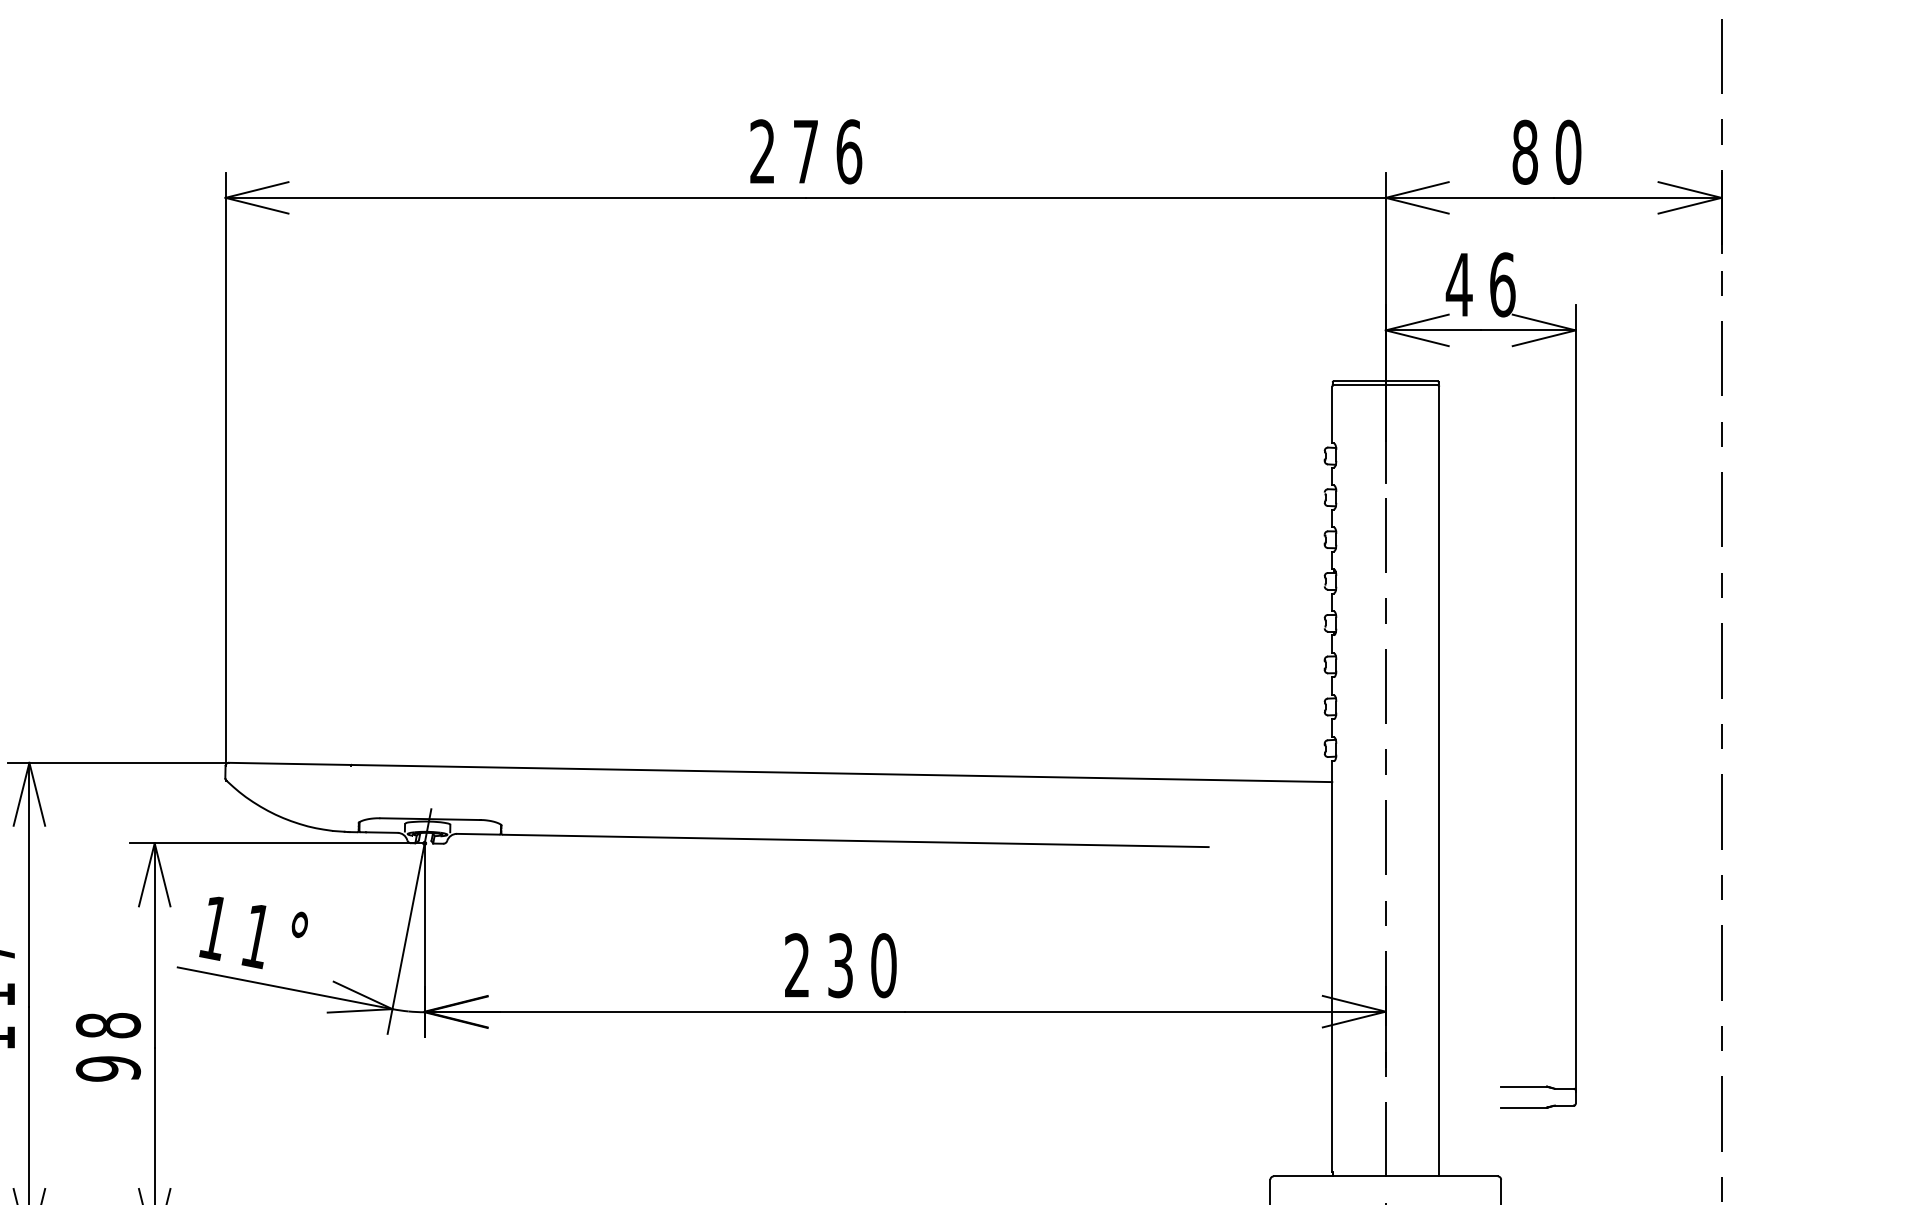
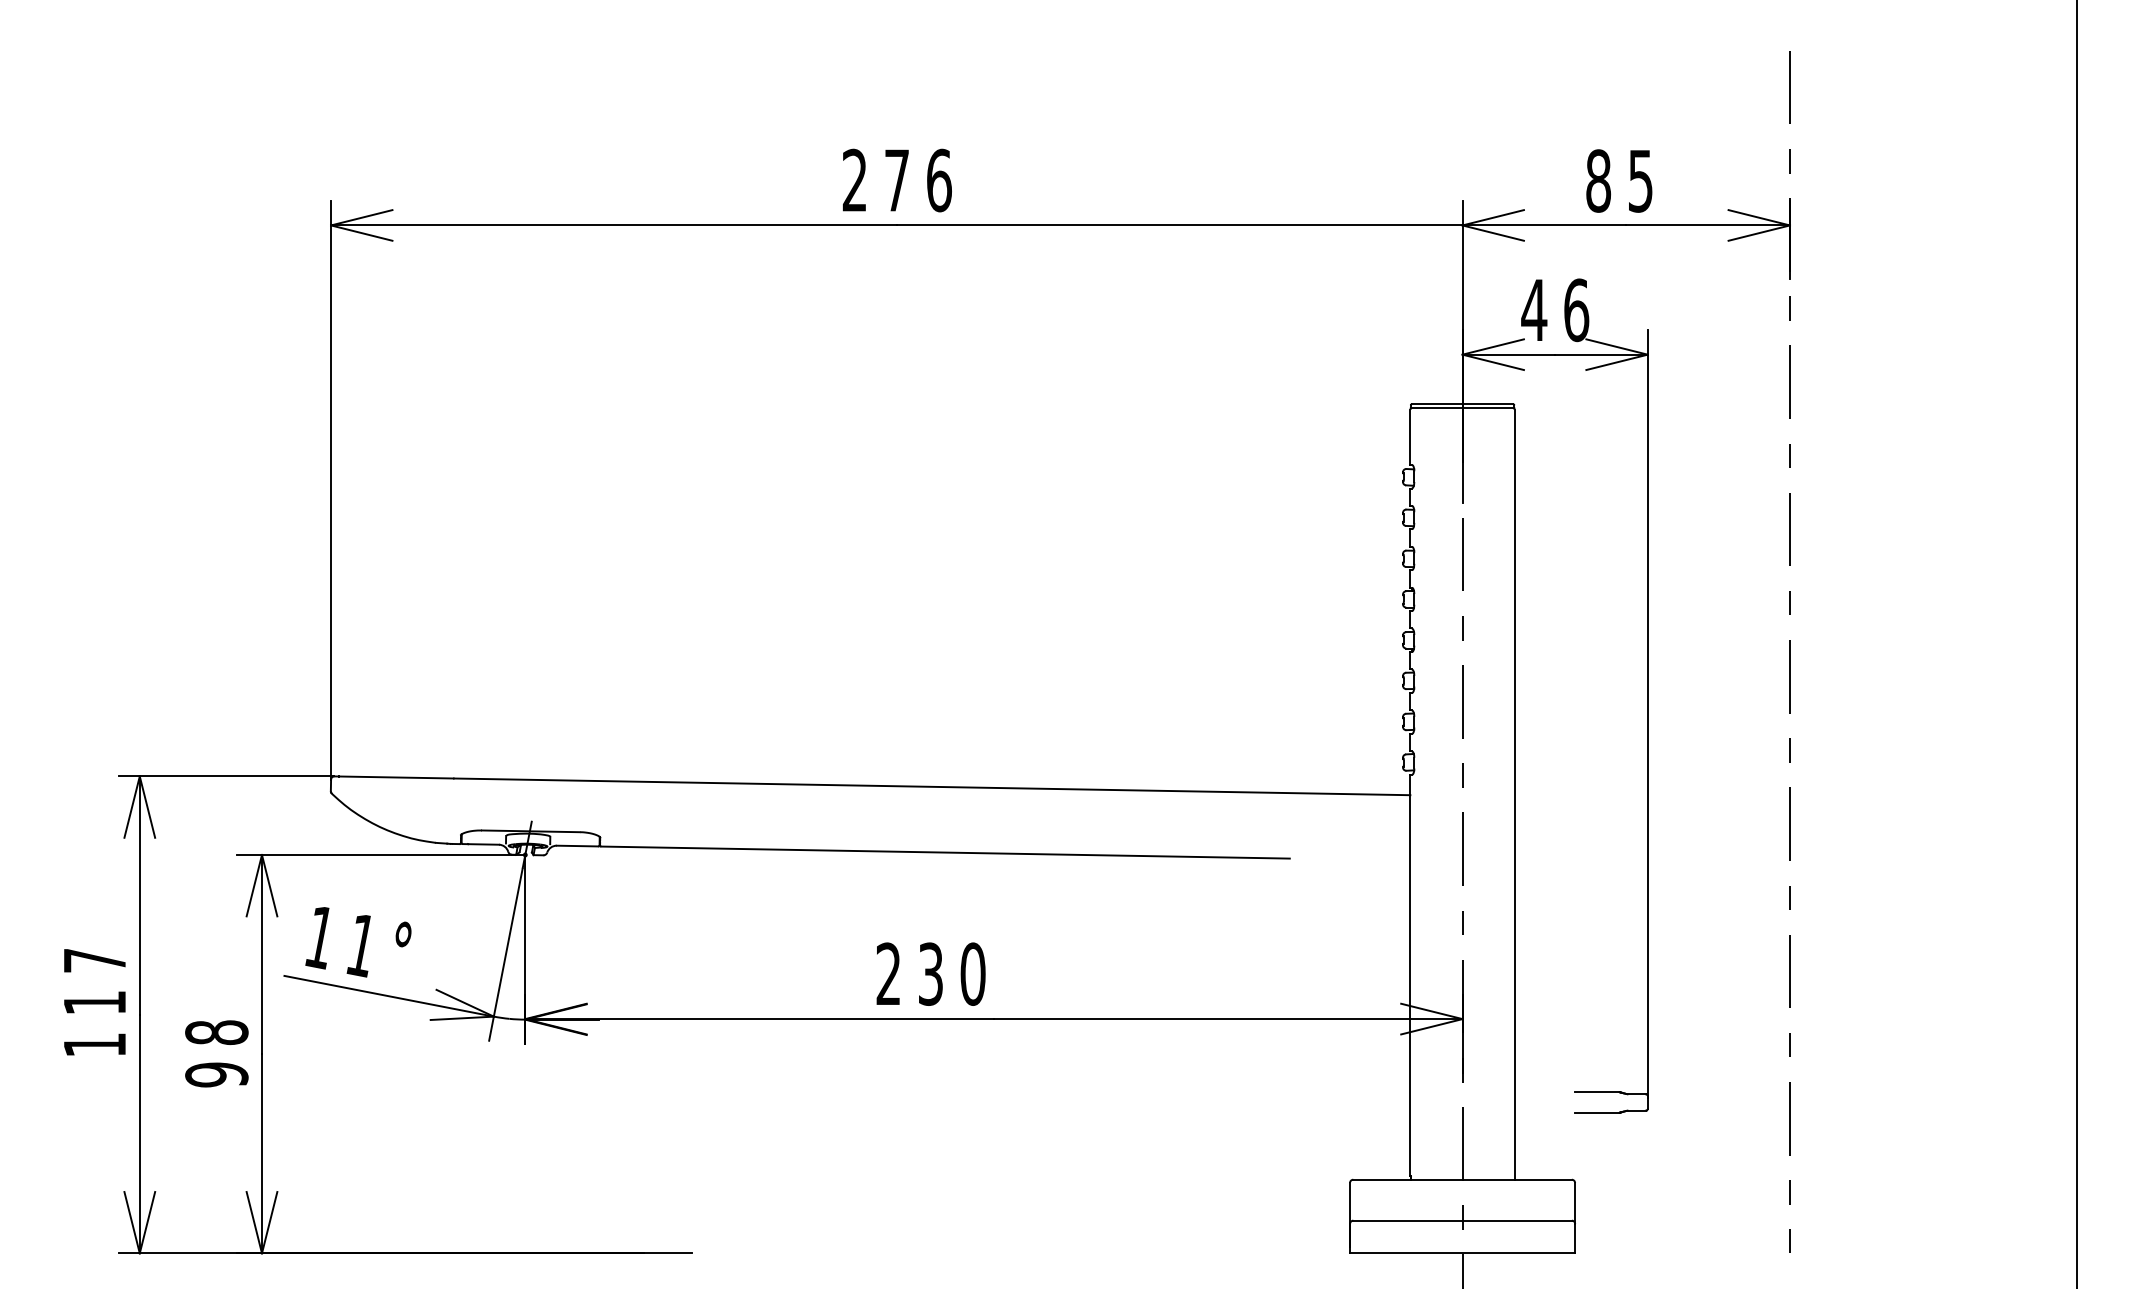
text: (1568, 151) -> (1640, 180), 0 -> 5

